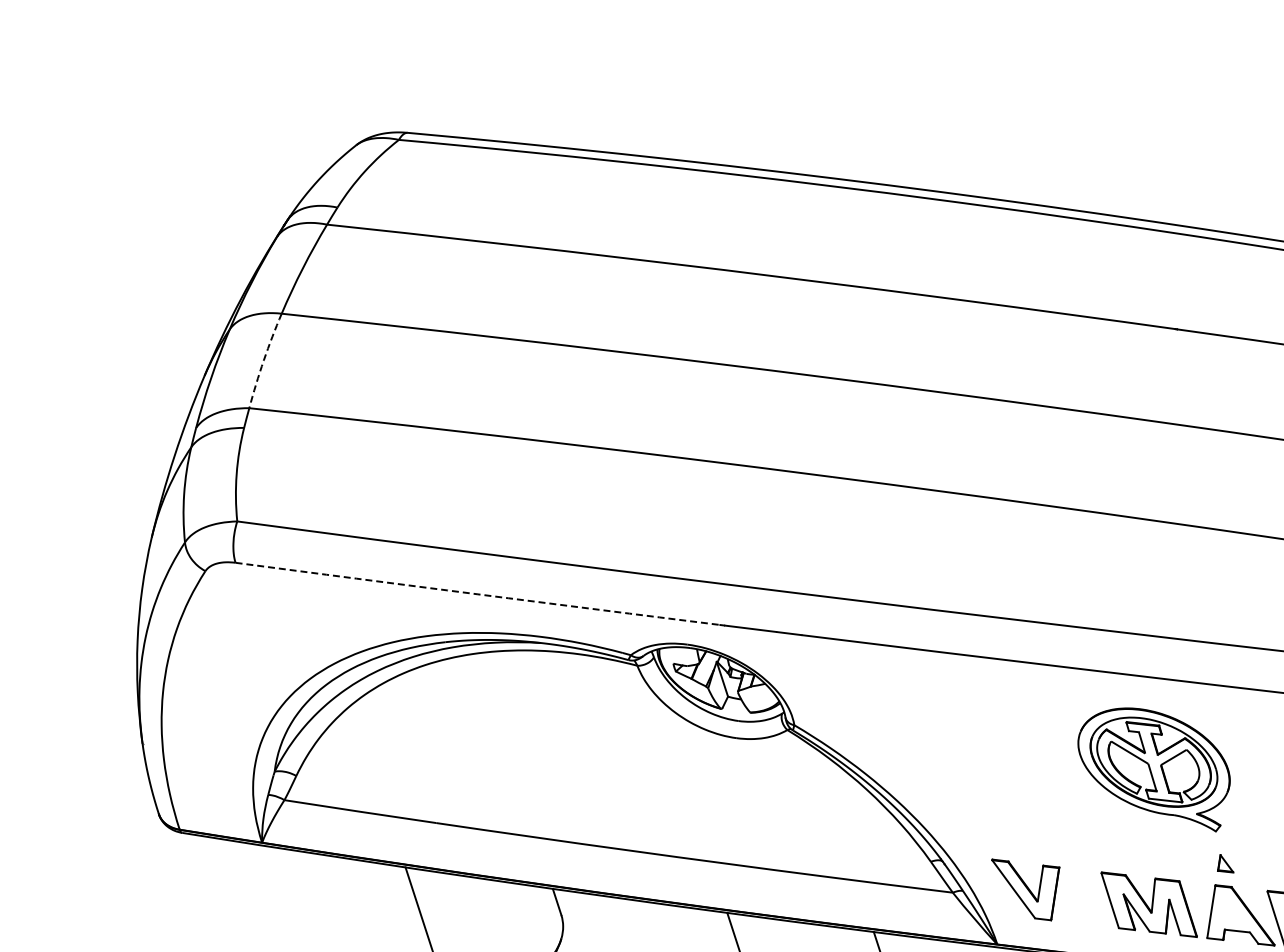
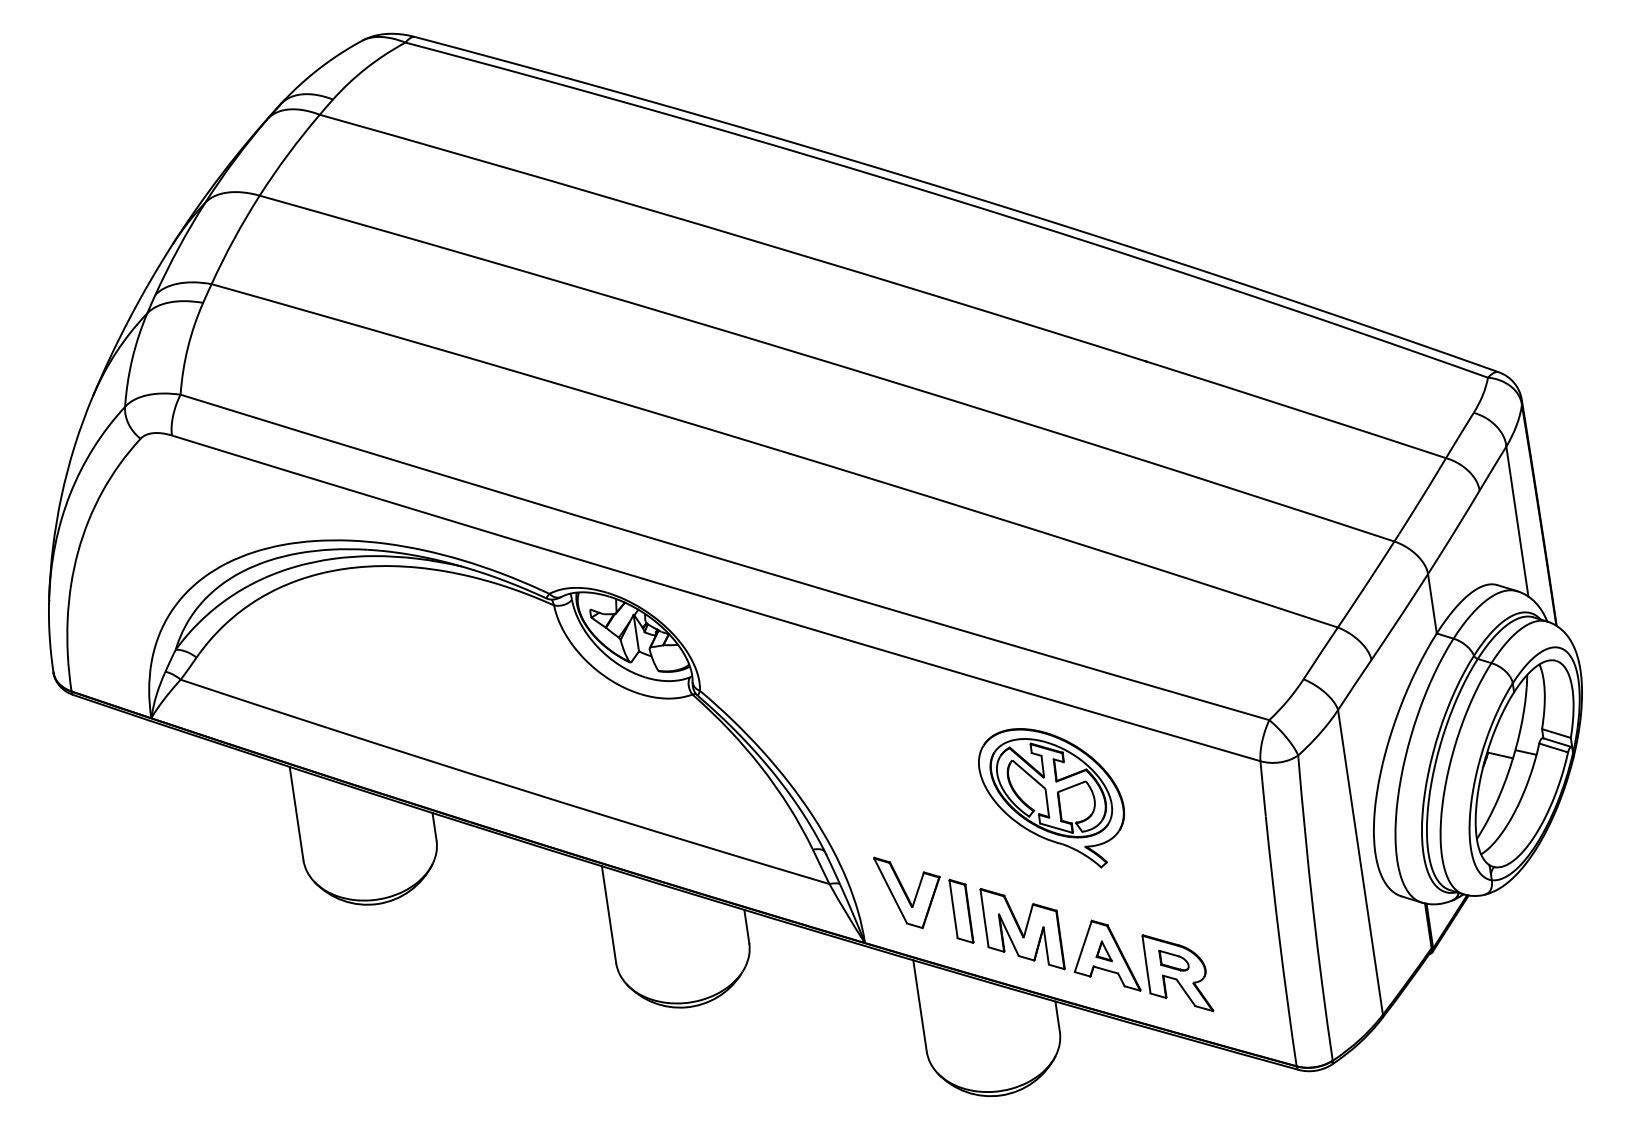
arc: (264, 360) -> (234, 239), dashed -> solid
arc: (477, 594) -> (407, 507), dashed -> solid
part: (1223, 864) -> (1103, 951), moved
part: (1086, 896) -> (961, 910), added

